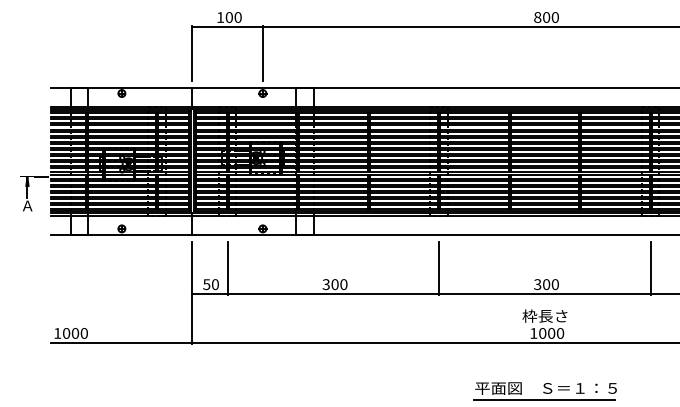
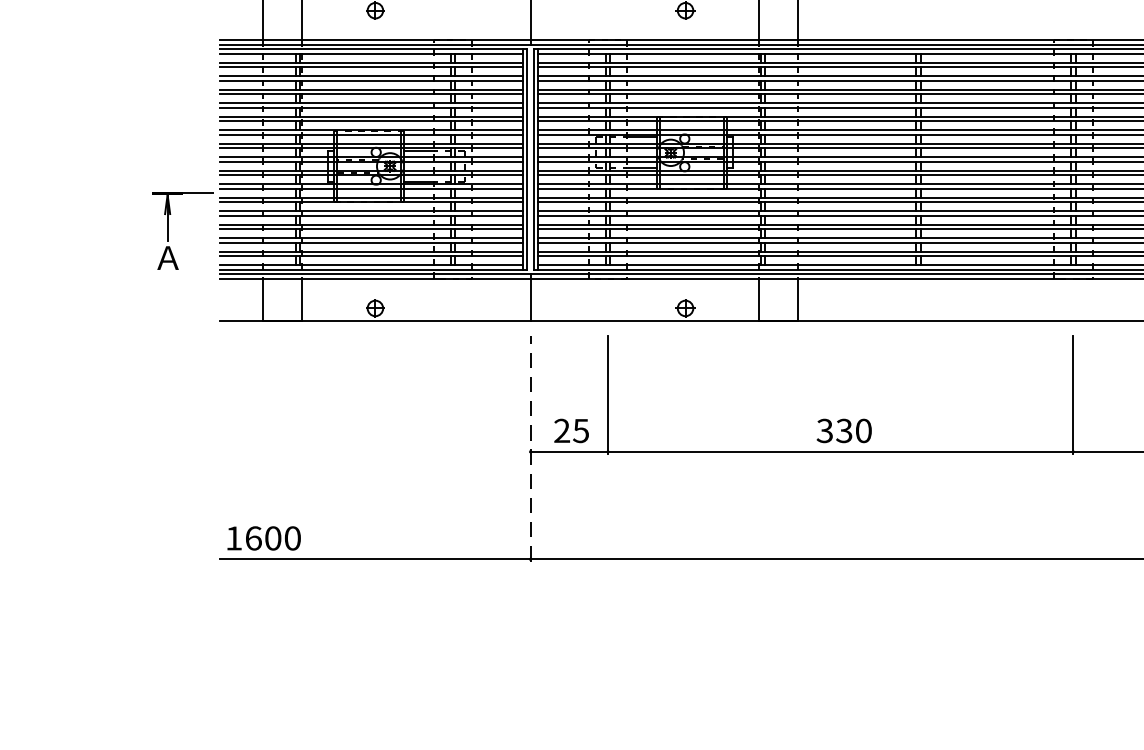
text: (210, 284) -> (570, 430), 50 -> 25
text: (334, 284) -> (843, 430), 300 -> 330
line: (192, 292) -> (530, 448), solid -> dashed
text: (66, 333) -> (253, 538), 1000 -> 1600

